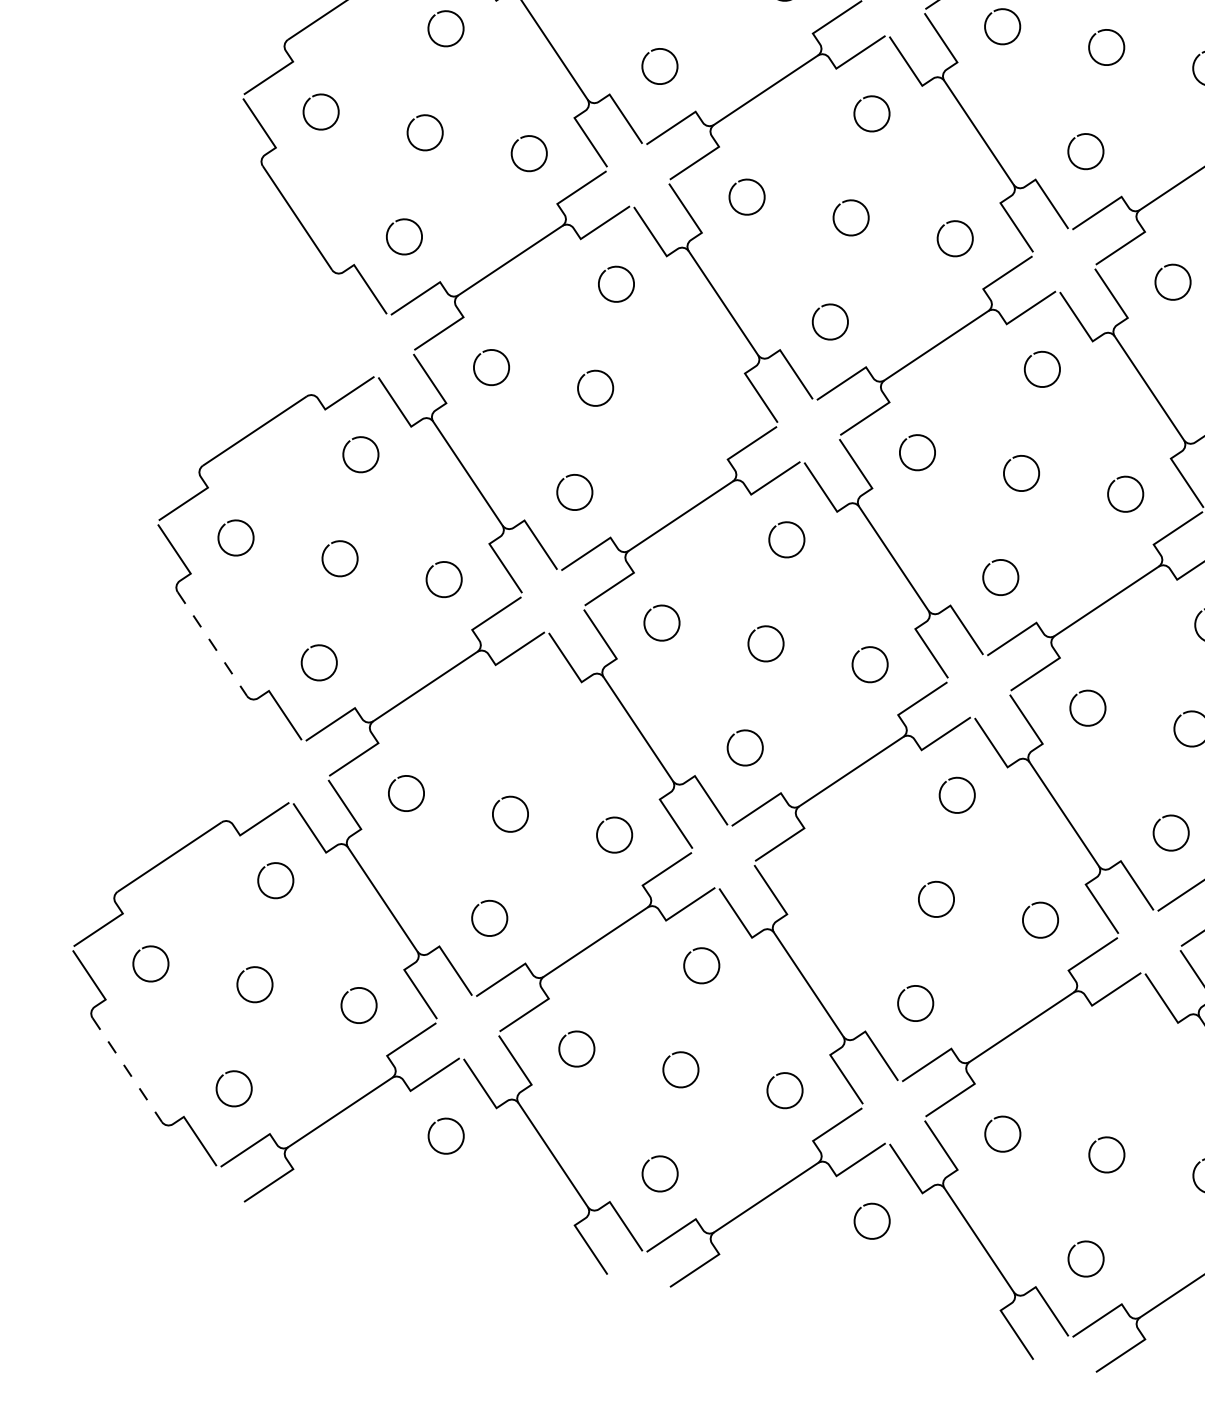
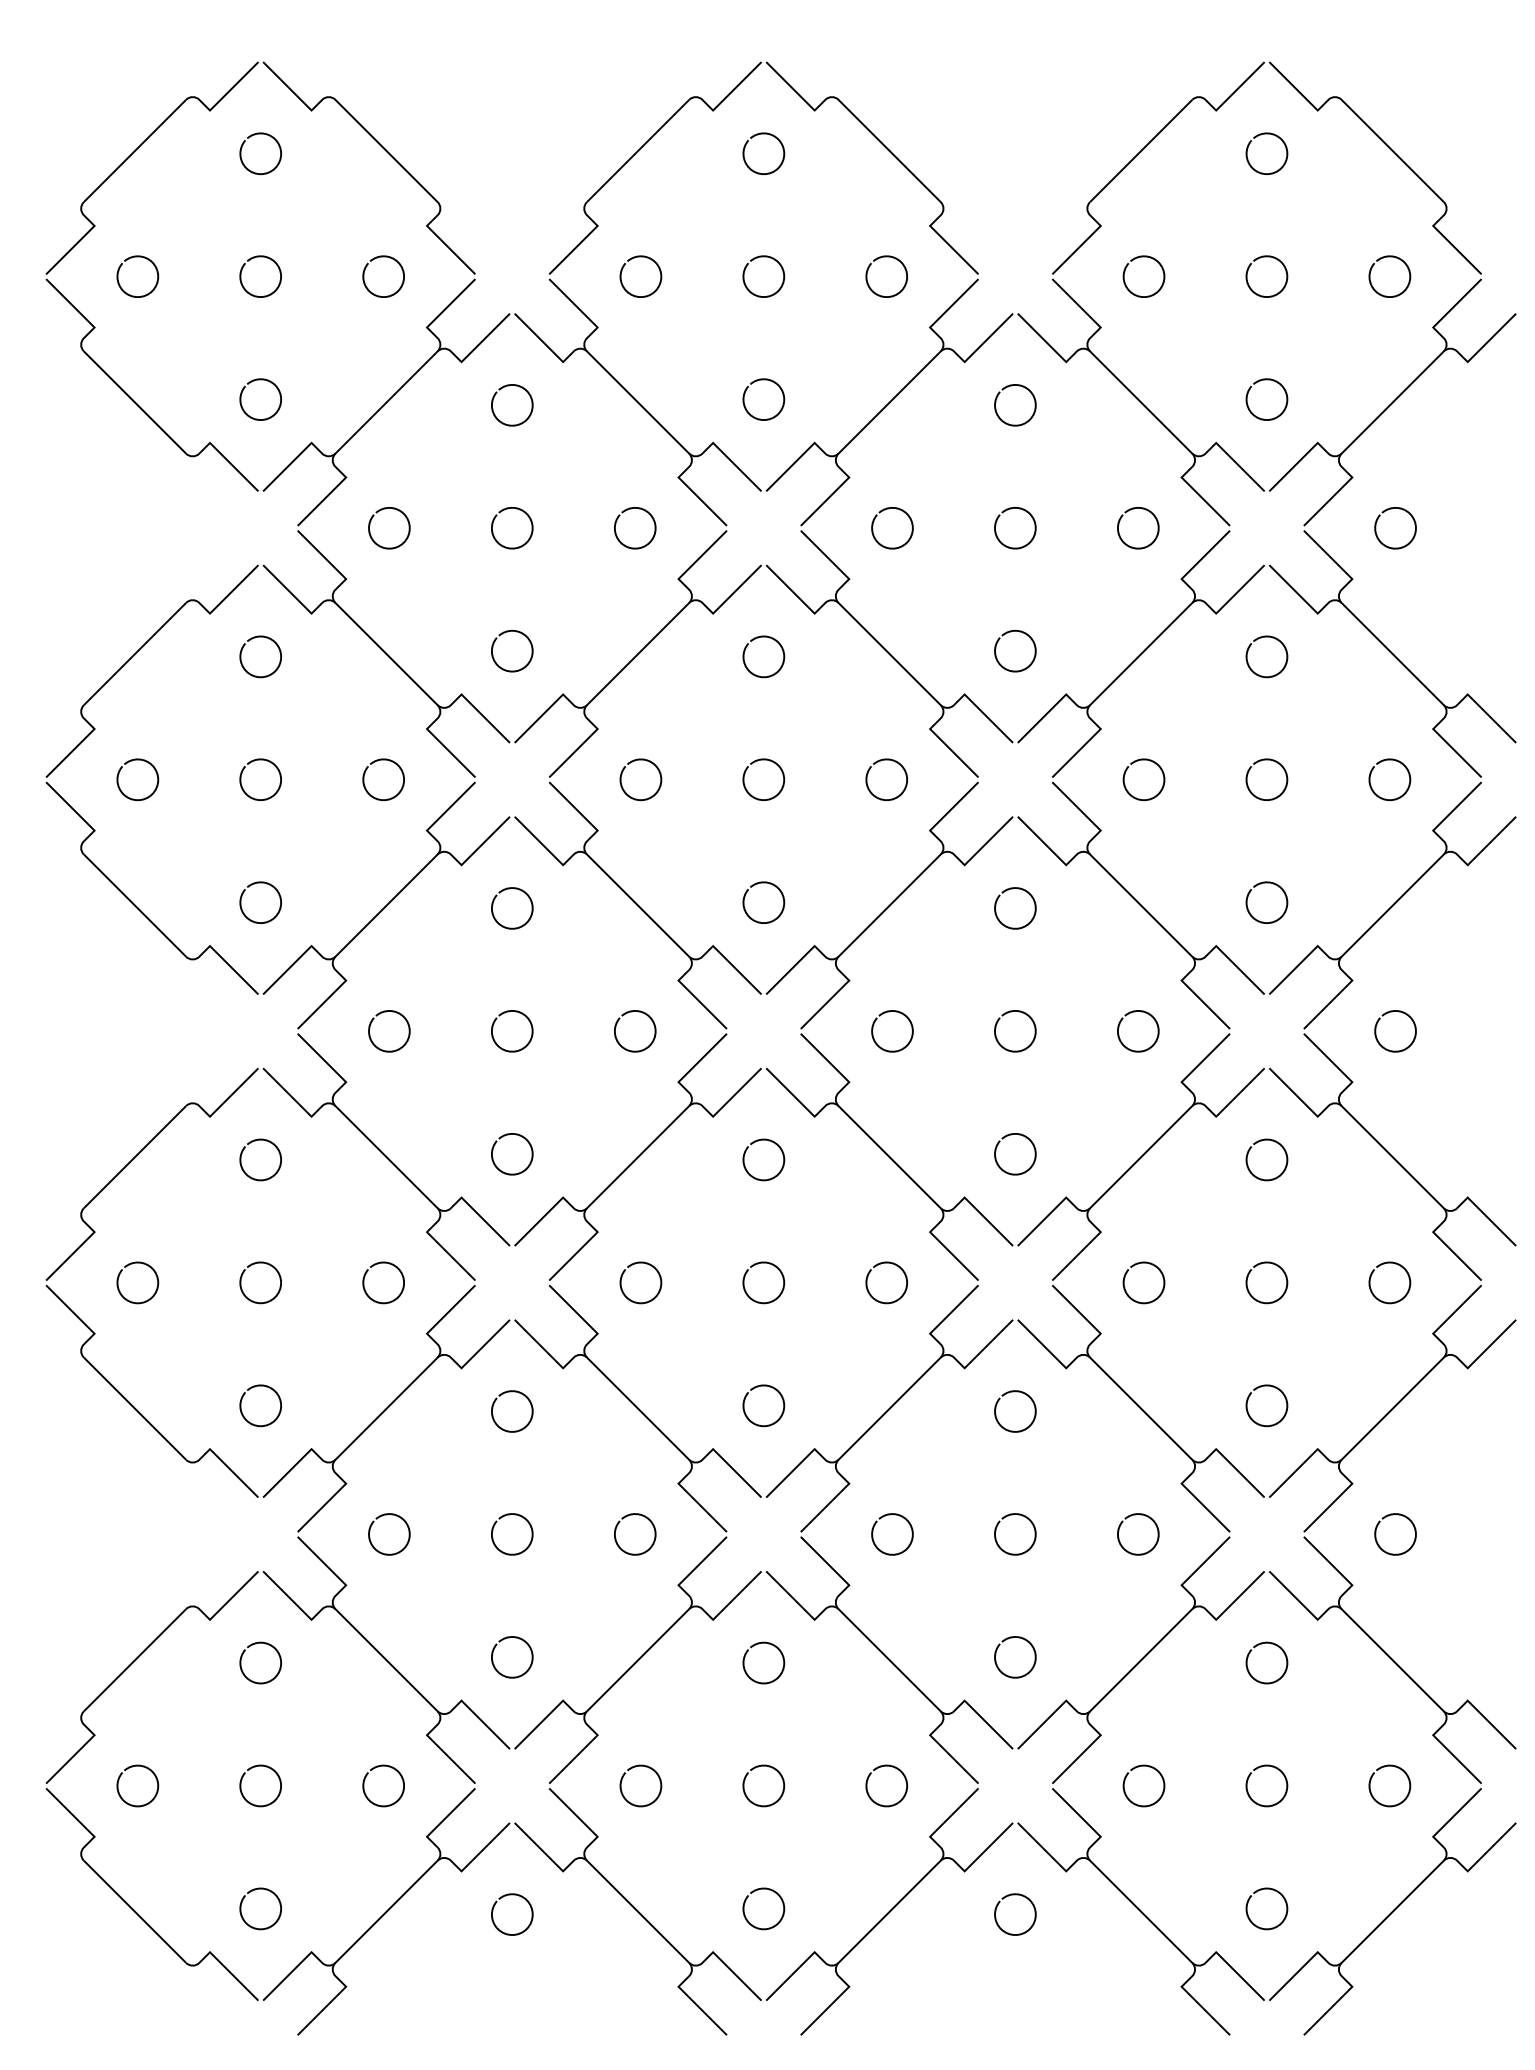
curve: (712, 418) -> (652, 1039), added
line: (212, 644) -> (135, 1409), dashed -> solid
curve: (547, 708) -> (530, 1405), added
curve: (829, 894) -> (892, 1553), added
curve: (1122, 1035) -> (1257, 1646), added
line: (127, 1070) -> (135, 1912), dashed -> solid

